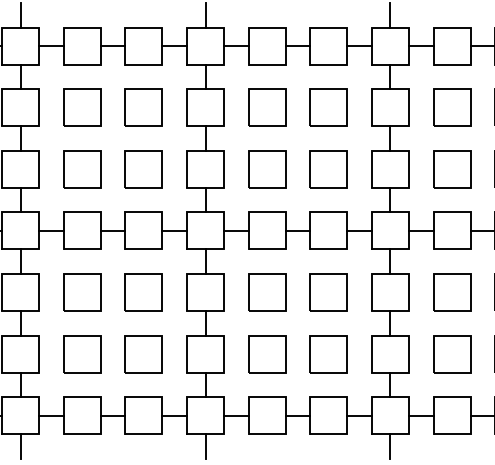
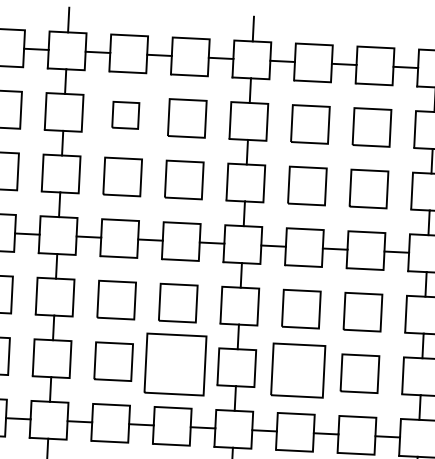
part: (82, 107) -> (126, 115), size x0.7
part: (143, 354) -> (174, 364), size x1.6
part: (267, 354) -> (298, 371), size x1.4

